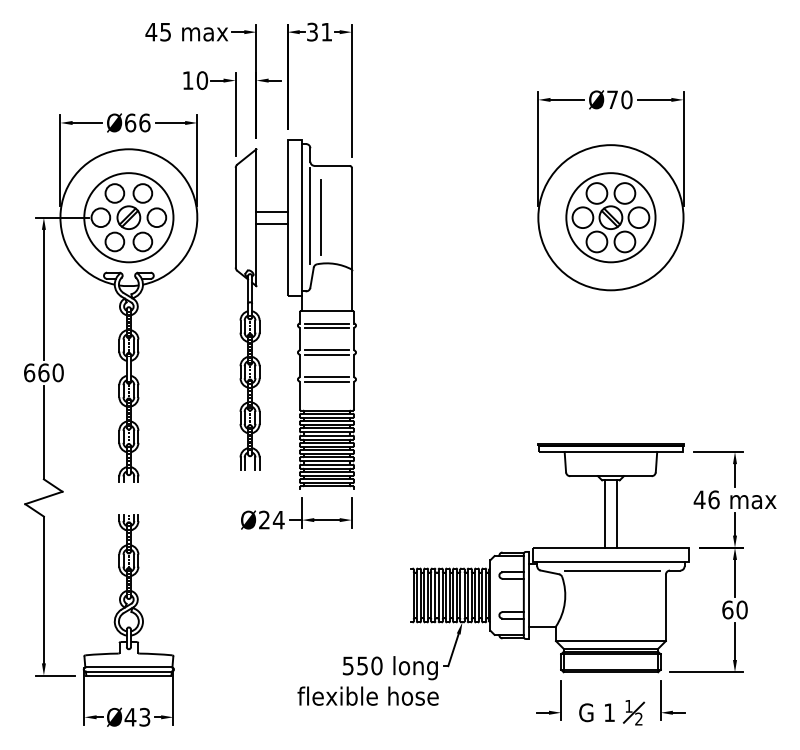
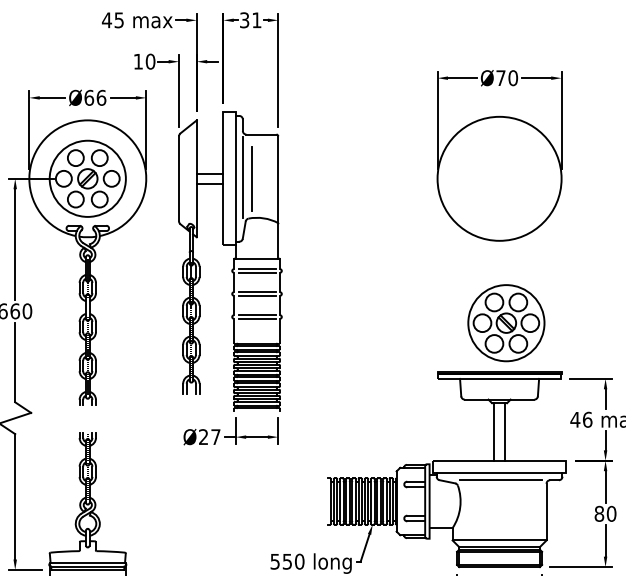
part: (610, 217) -> (506, 323), moved
text: (278, 520) -> (215, 437), Ø24 -> Ø27
text: (727, 609) -> (599, 513), 60 -> 80

